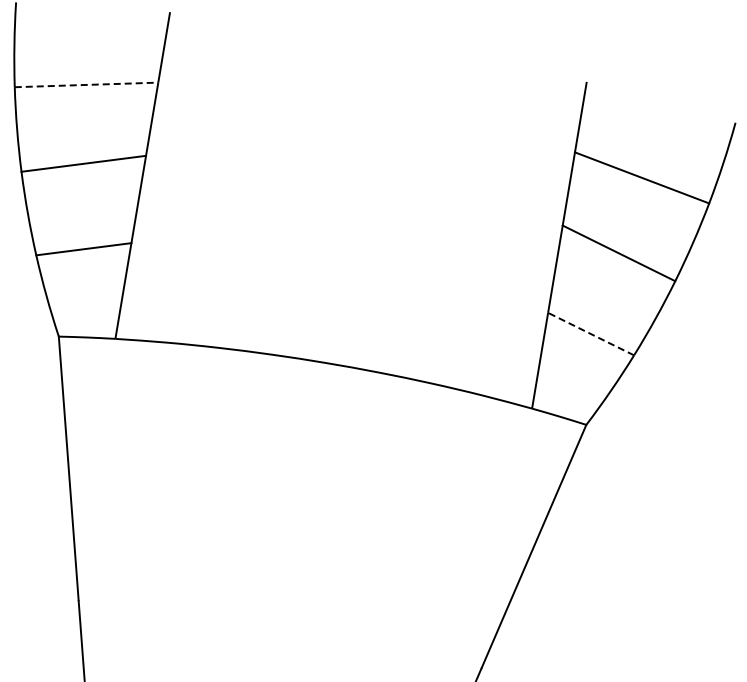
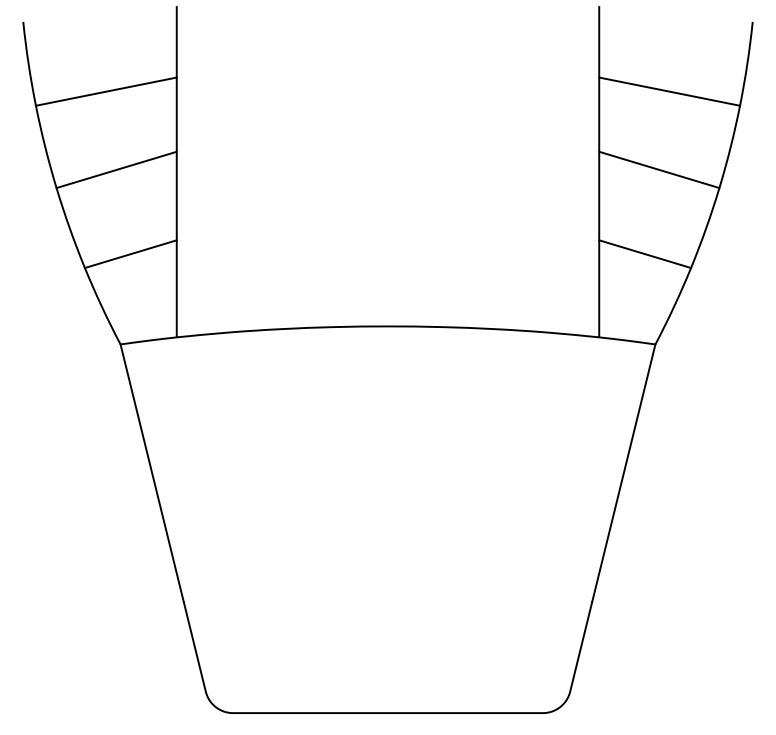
line: (86, 84) -> (106, 91), dashed -> solid
line: (591, 334) -> (645, 254), dashed -> solid

